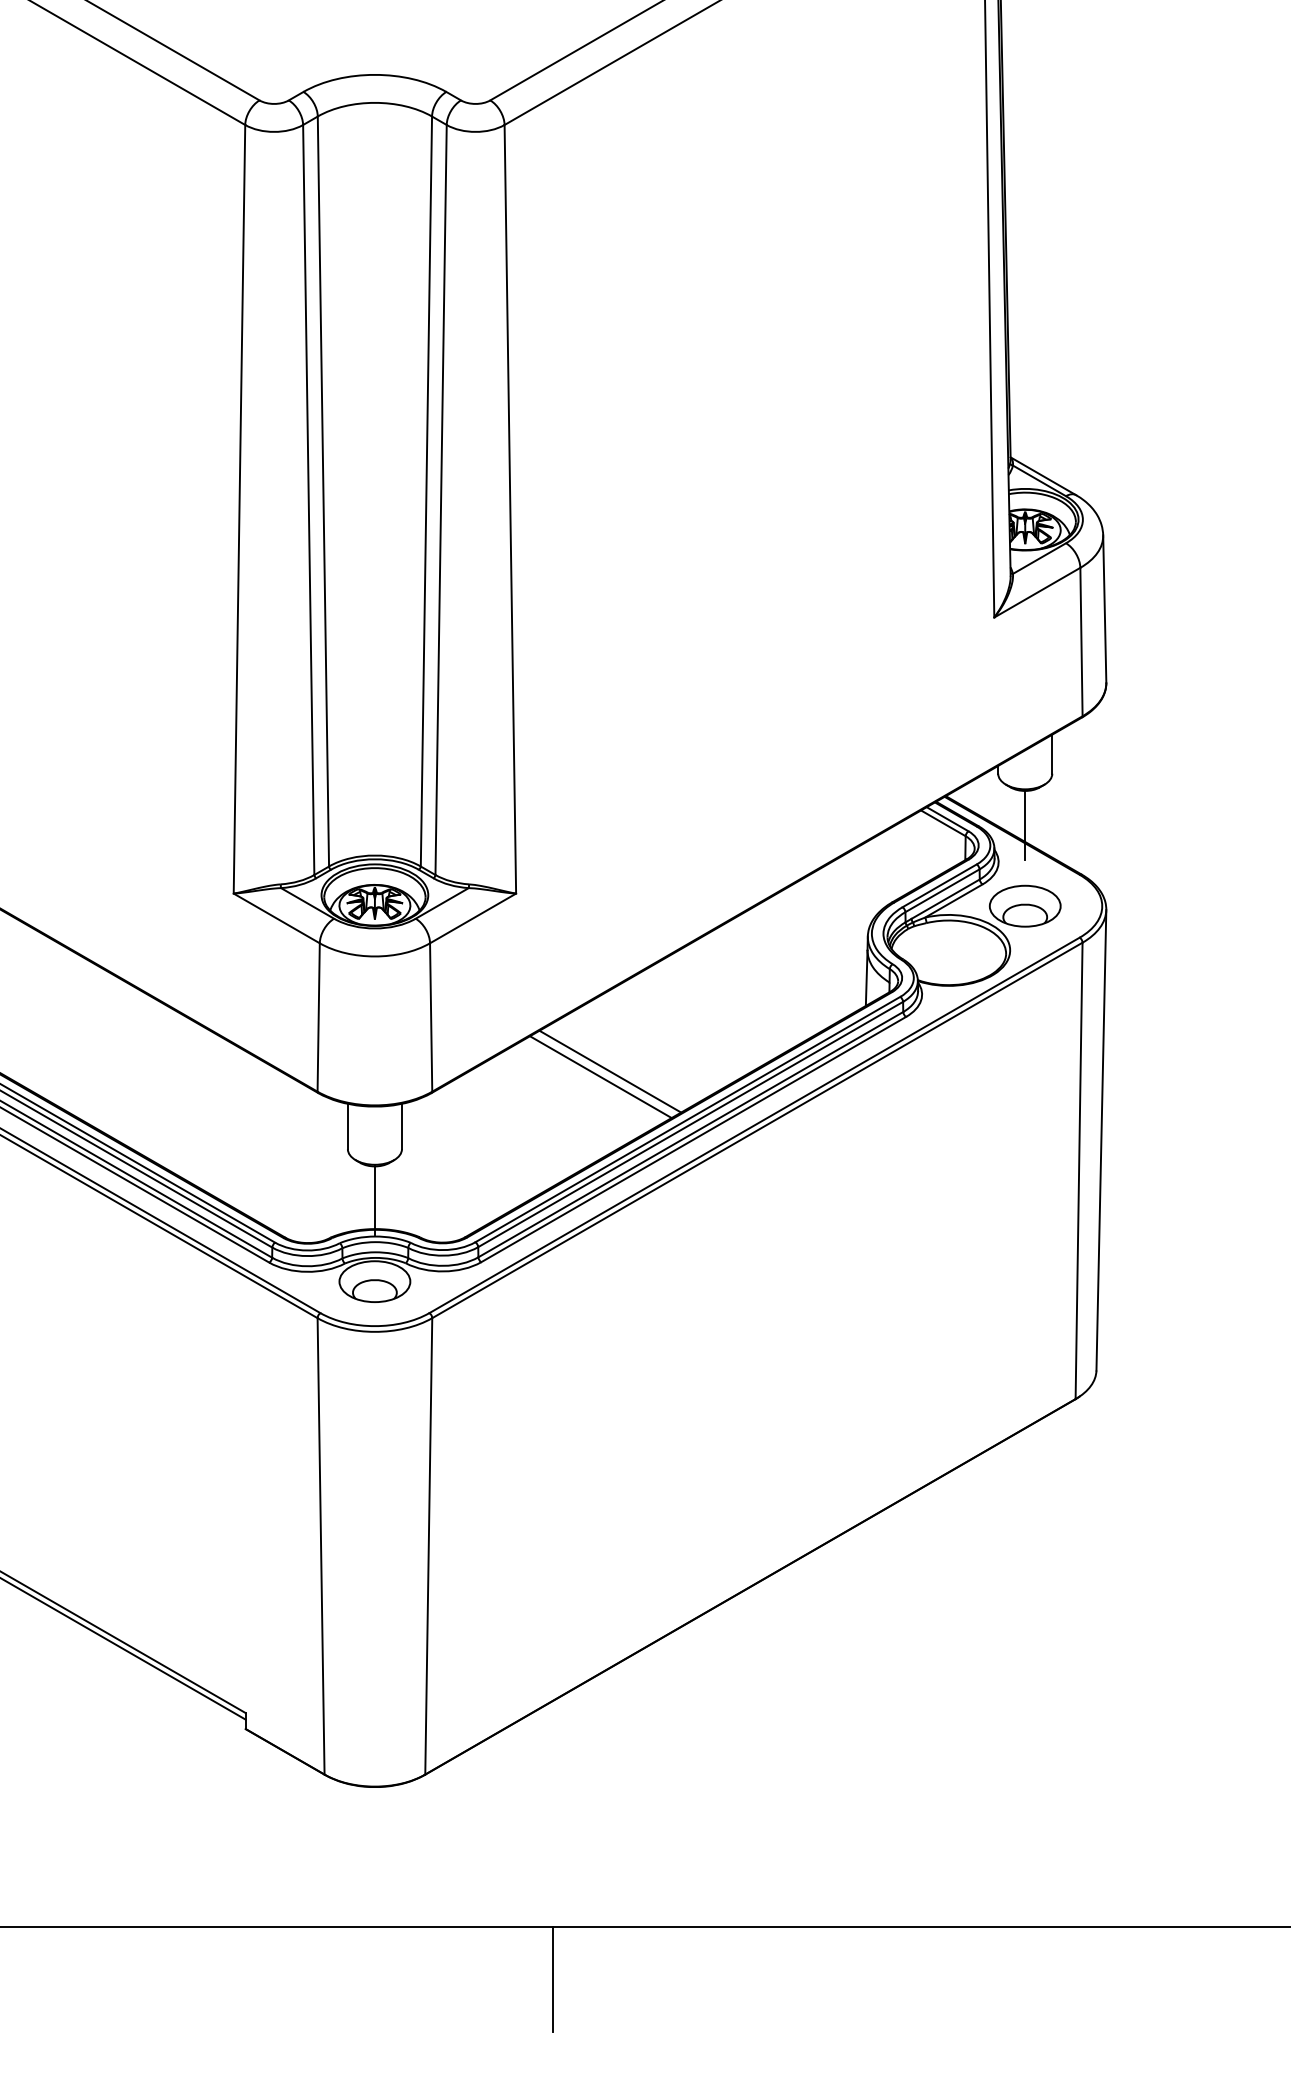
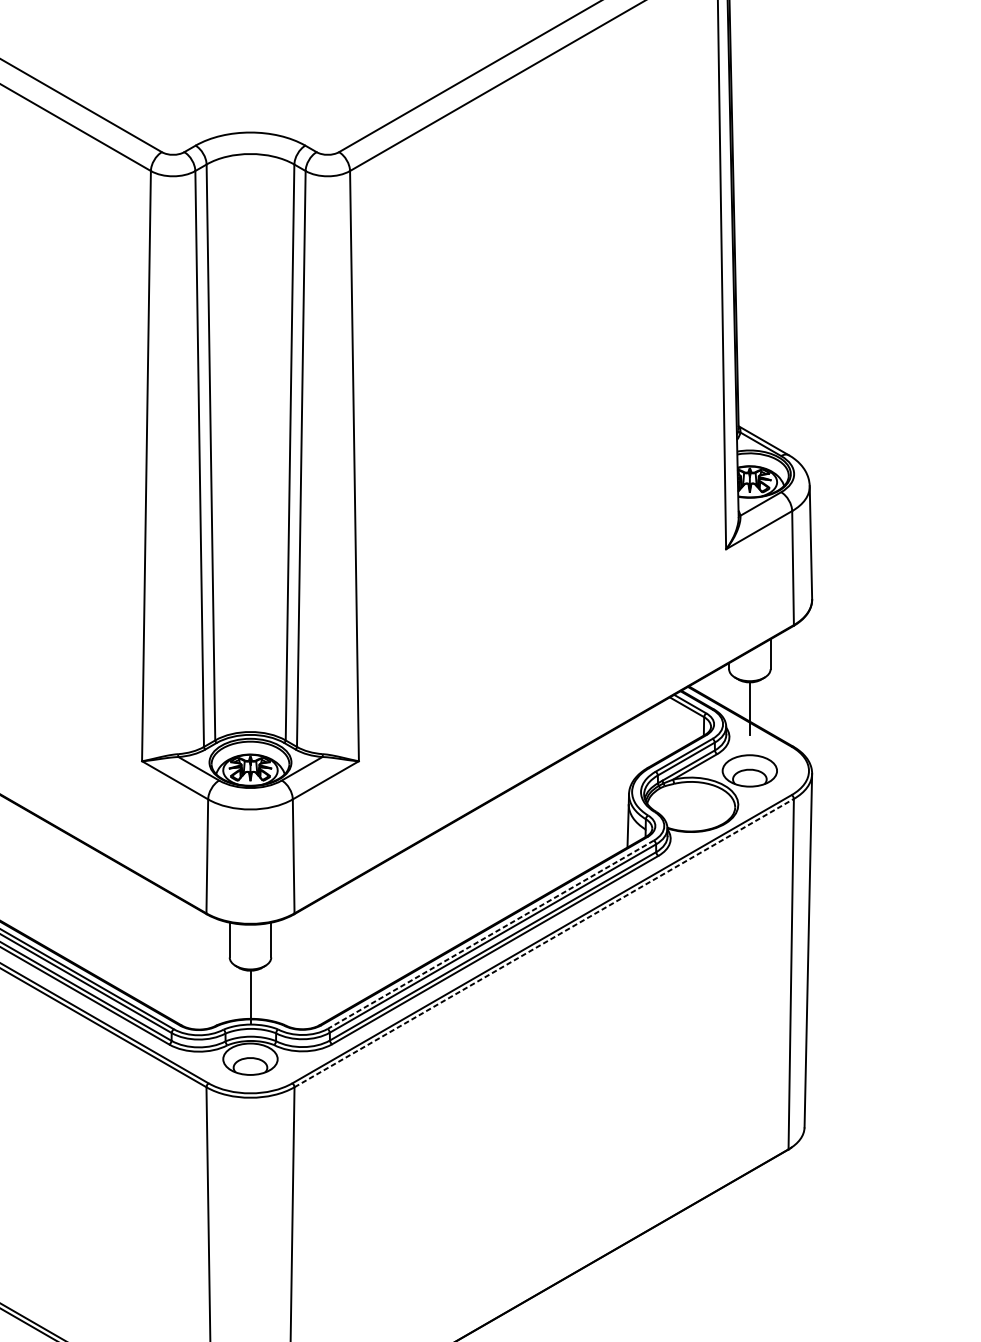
line: (610, 1071) -> (431, 897), removed
line: (600, 1077) -> (423, 902), removed
line: (687, 1119) -> (490, 934), solid -> dashed
line: (757, 1130) -> (544, 943), solid -> dashed

